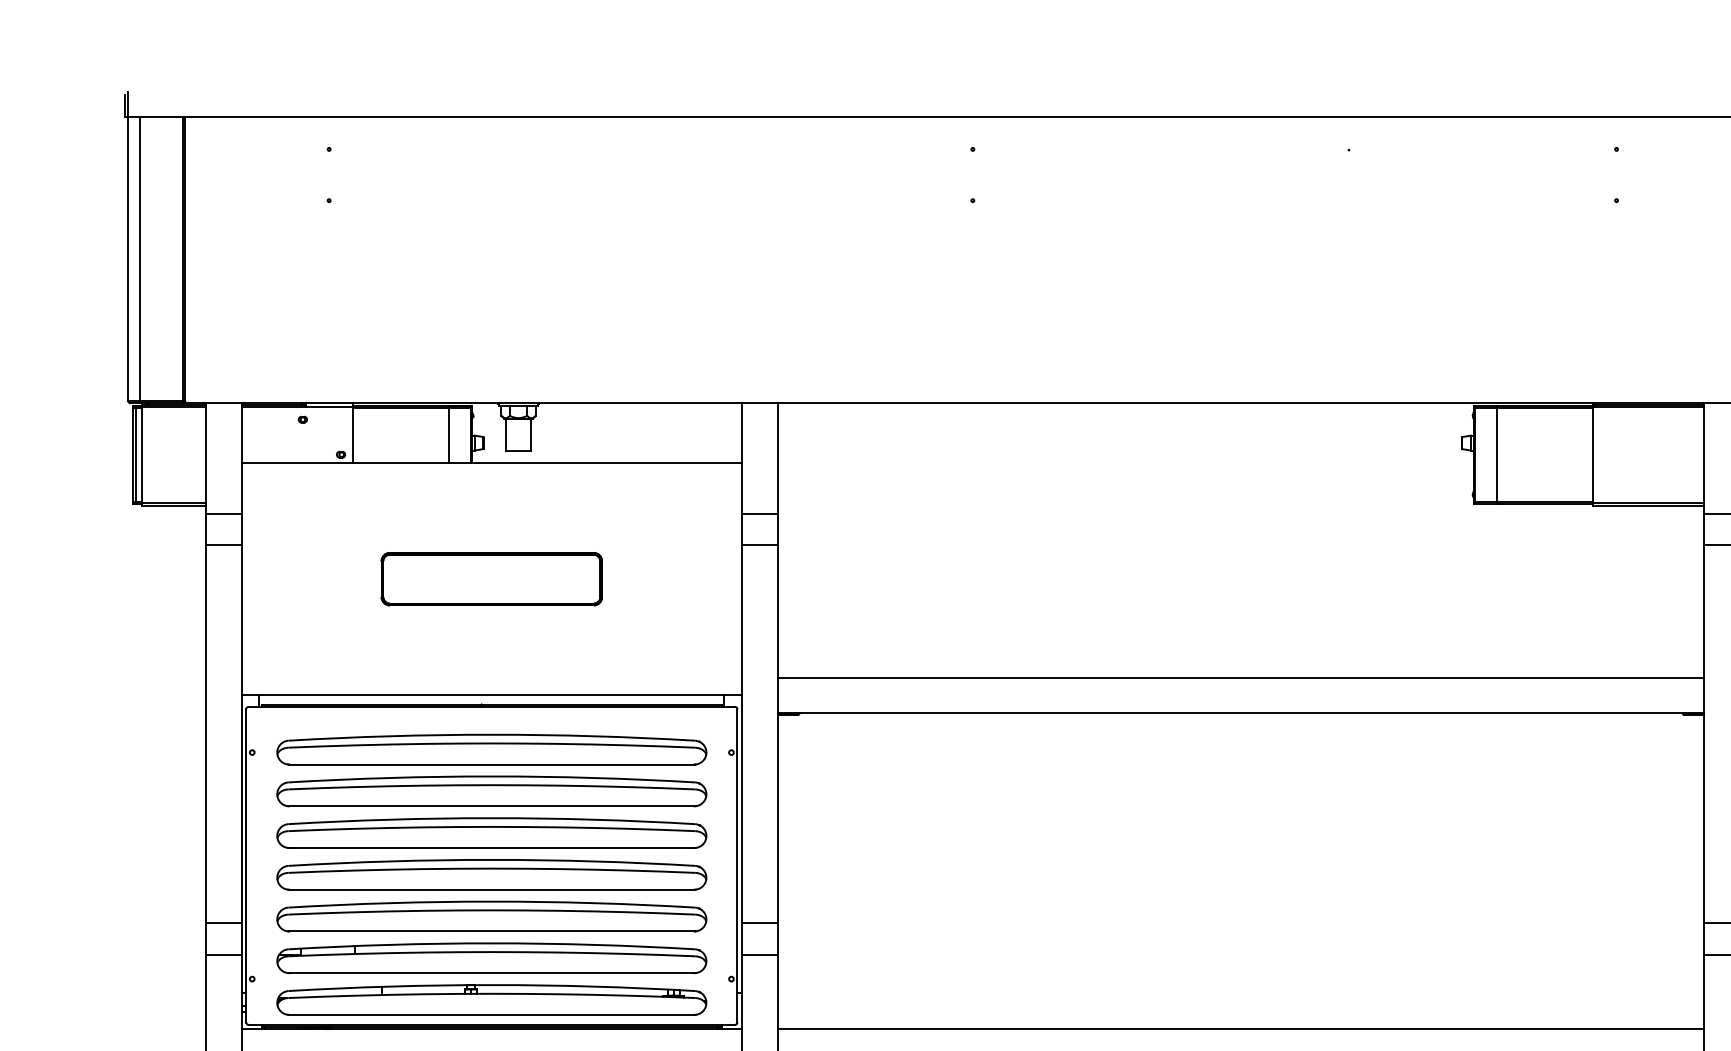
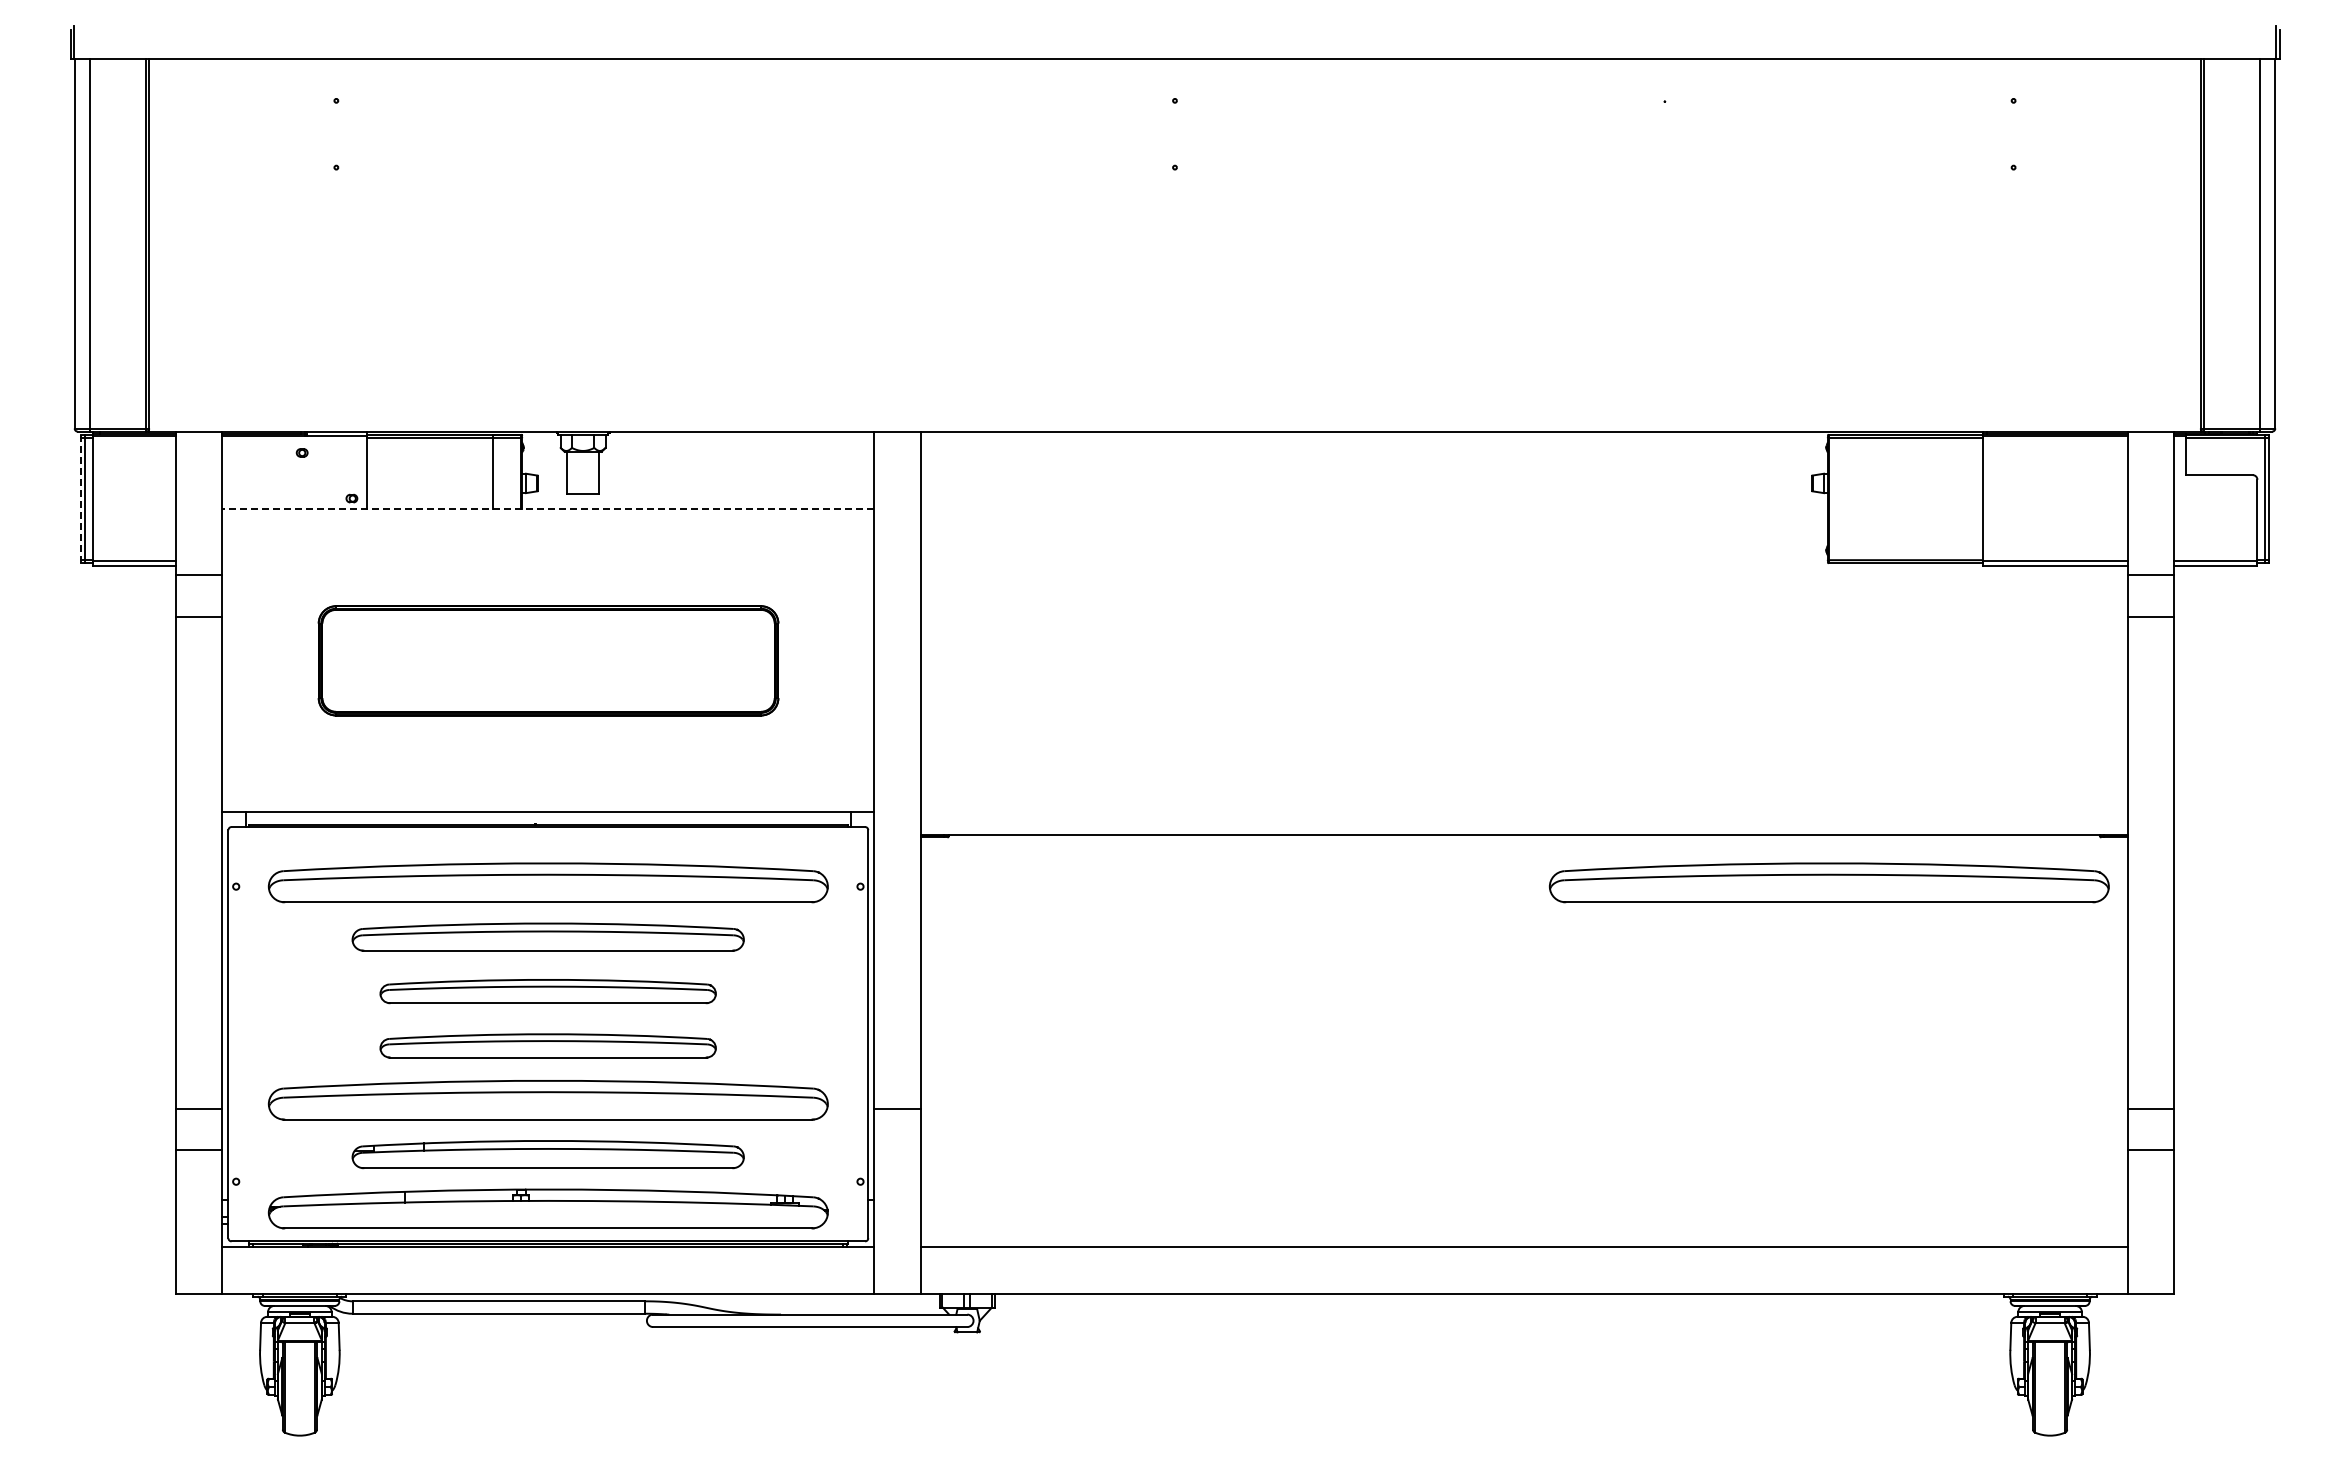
line: (132, 454) -> (80, 498), solid -> dashed
line: (1496, 454) -> (1857, 498), removed
line: (491, 463) -> (547, 509), solid -> dashed
line: (759, 513) -> (897, 575), removed
line: (759, 545) -> (897, 616), removed
part: (491, 579) -> (547, 660), size x1.6
line: (1241, 677) -> (1524, 788), removed
part: (1474, 749) -> (1828, 882), added
part: (491, 790) -> (547, 936), size x0.7
part: (491, 833) -> (547, 991), size x0.6
part: (491, 874) -> (547, 1045), size x0.6
line: (759, 954) -> (897, 1149), removed
part: (491, 958) -> (547, 1154), size x0.7

